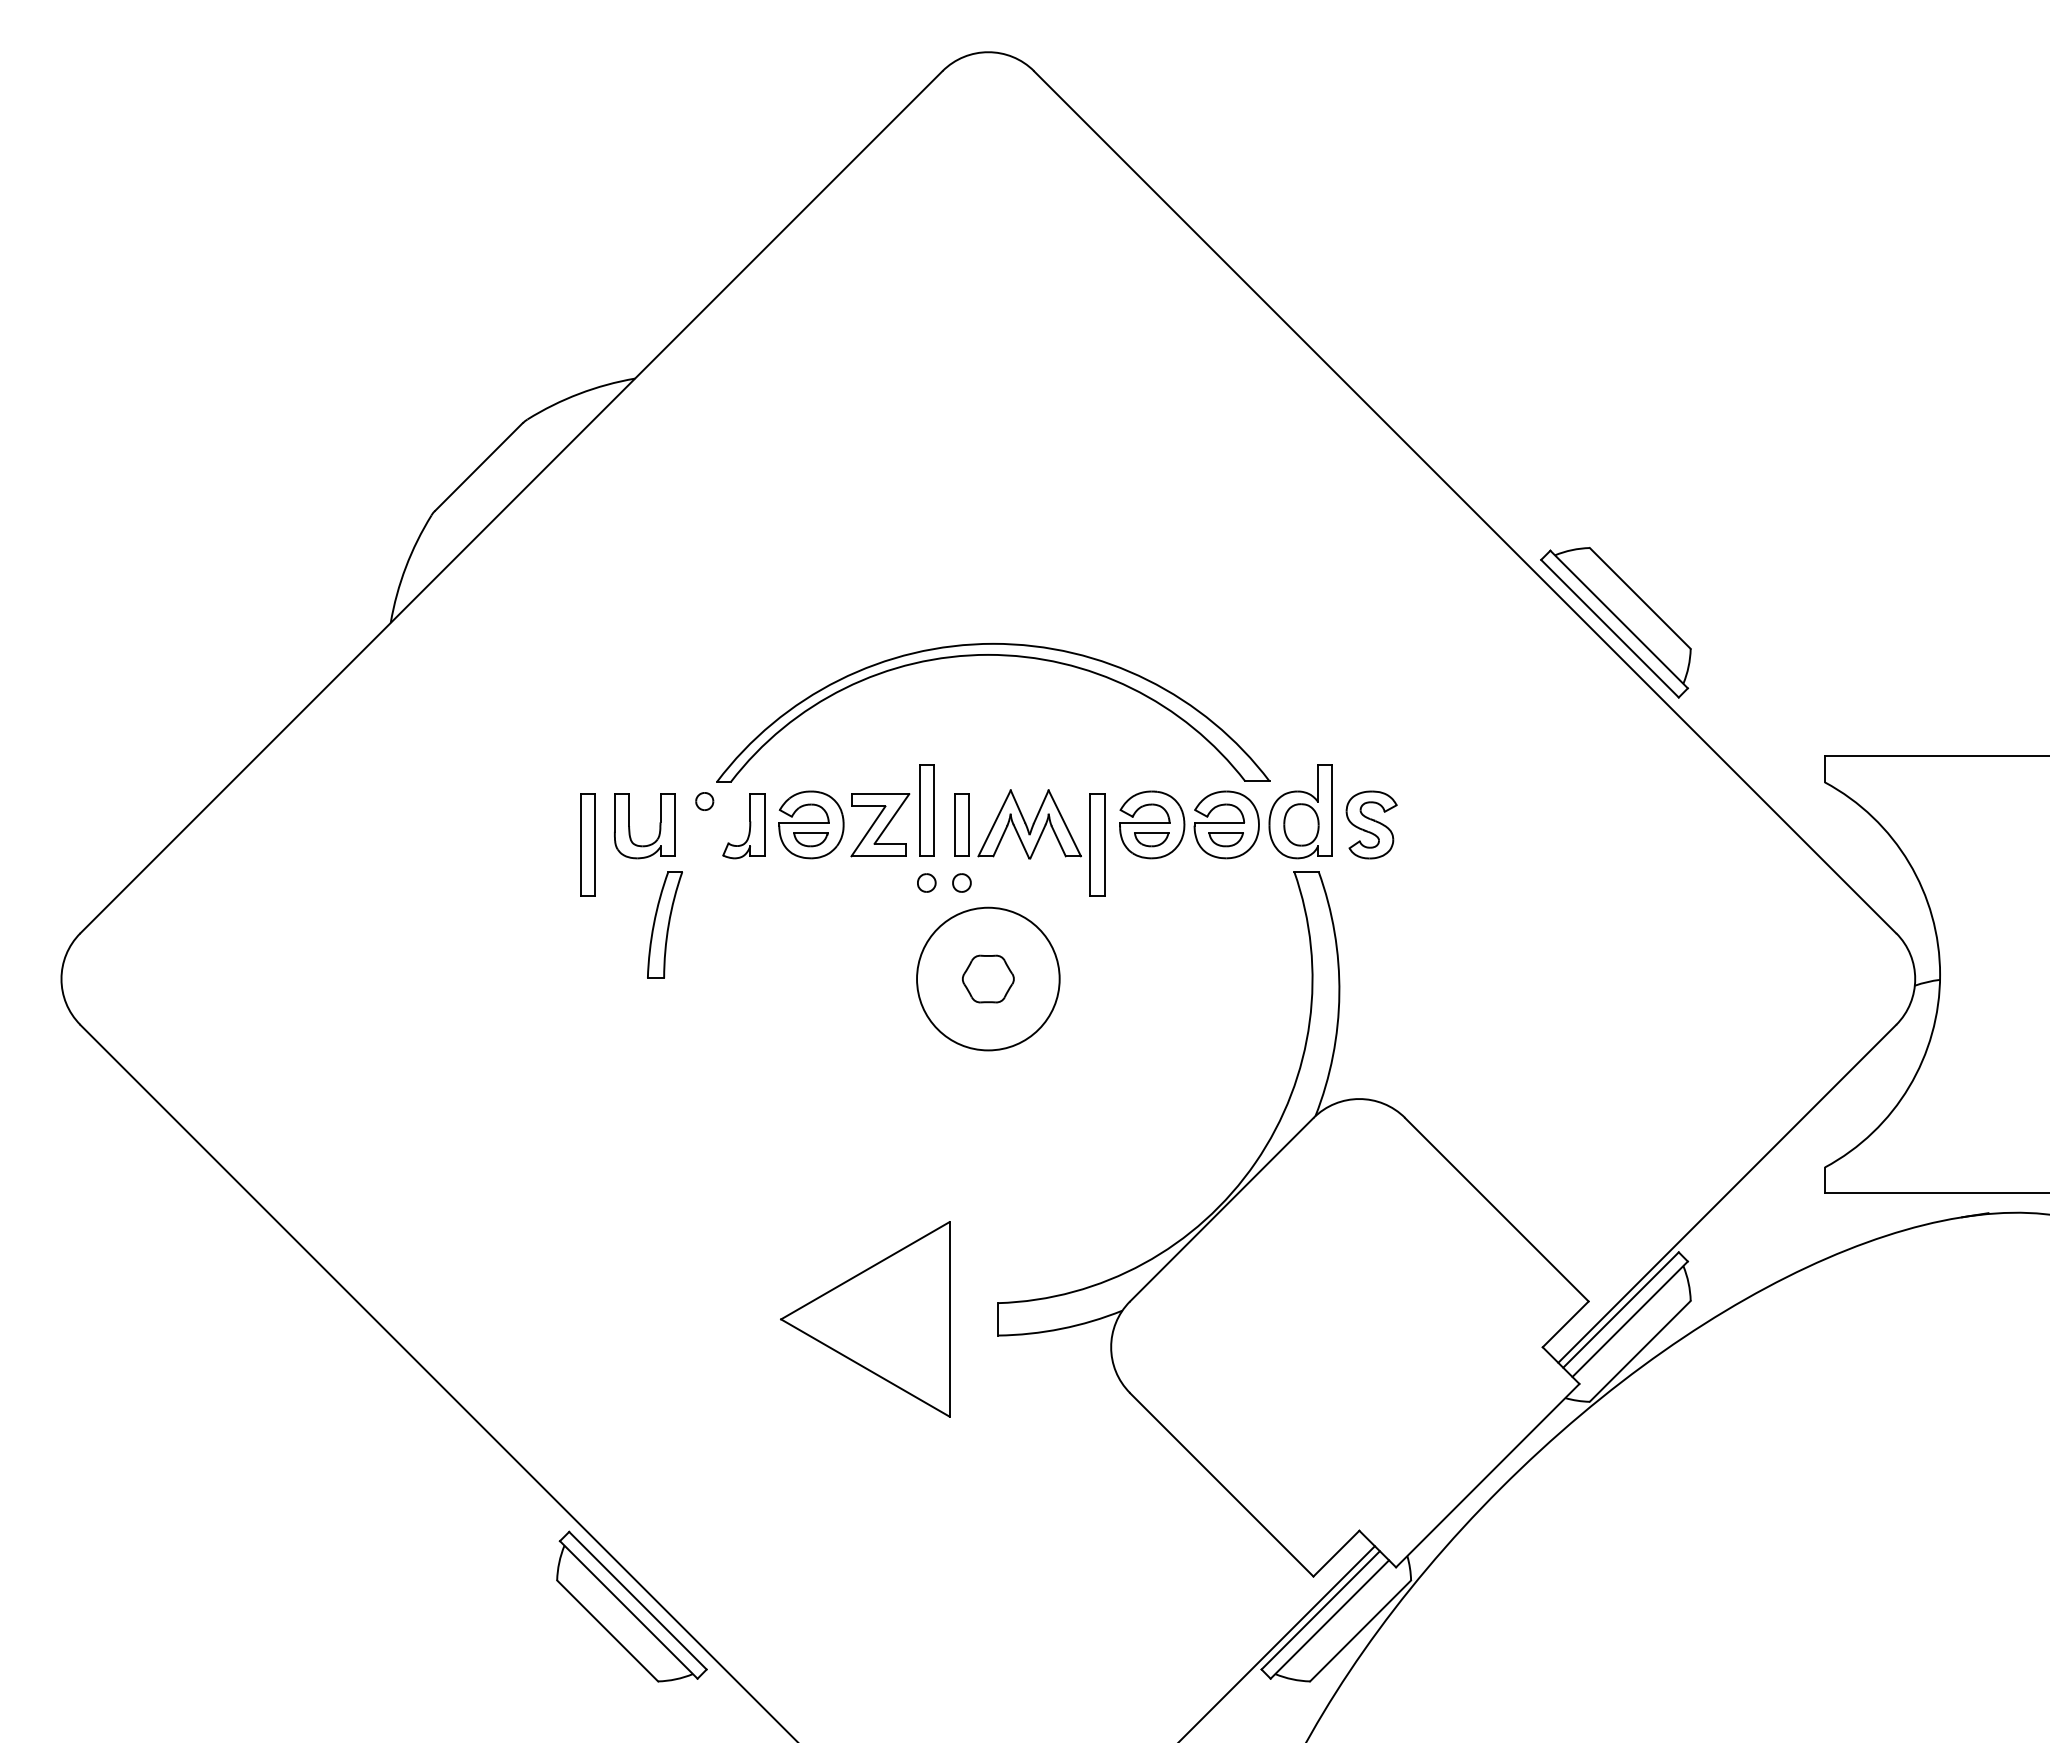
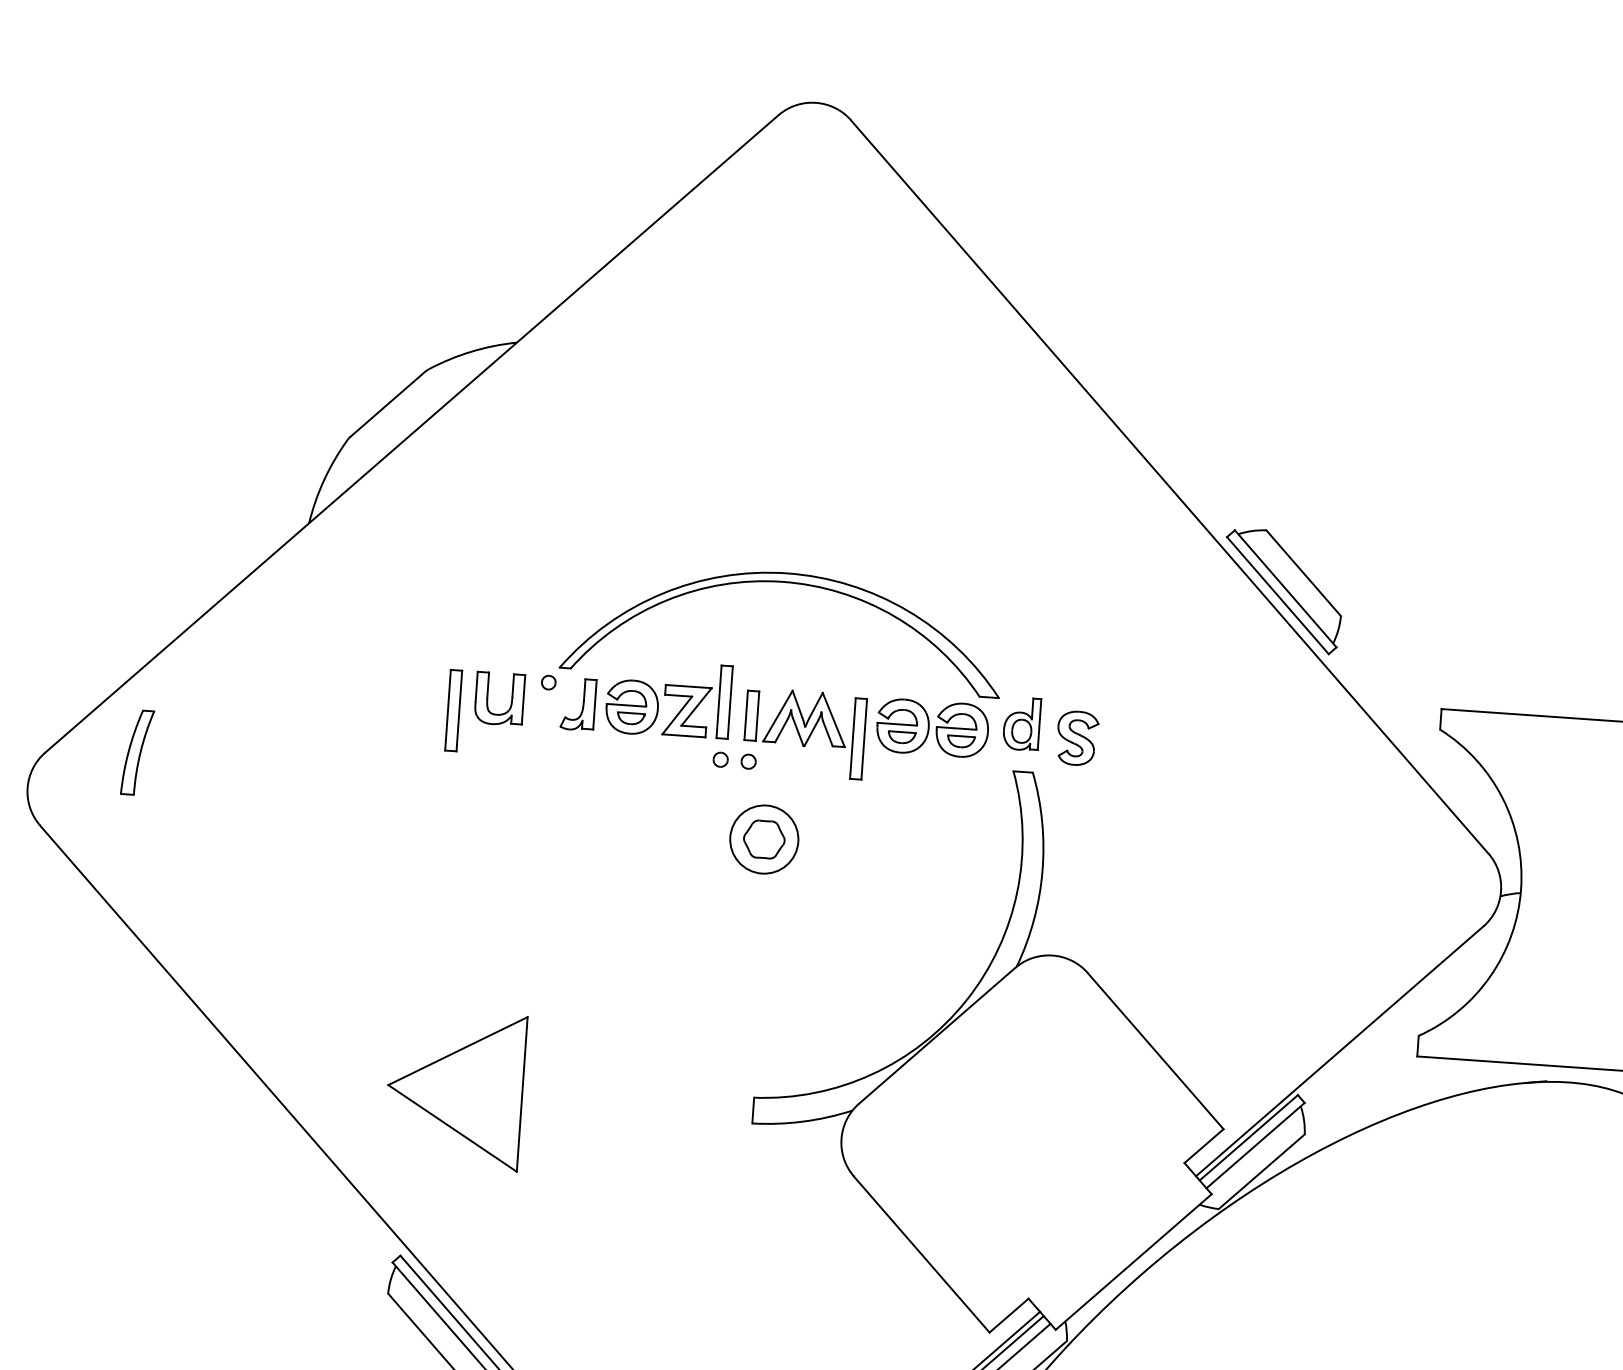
part: (1300, 811) -> (1021, 723), size x0.7
part: (664, 924) -> (137, 752), moved
circle: (988, 978) -> (764, 839), size x0.6
part: (865, 1319) -> (455, 1089), moved

